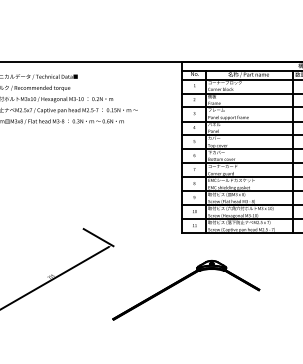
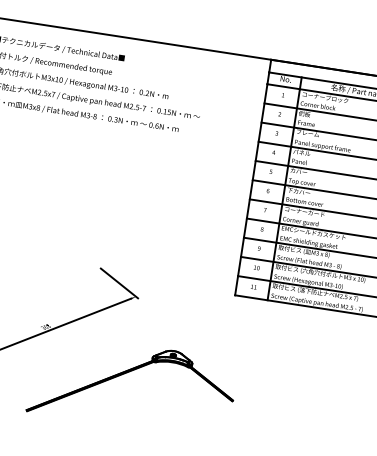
part: (182, 281) -> (129, 373), moved

